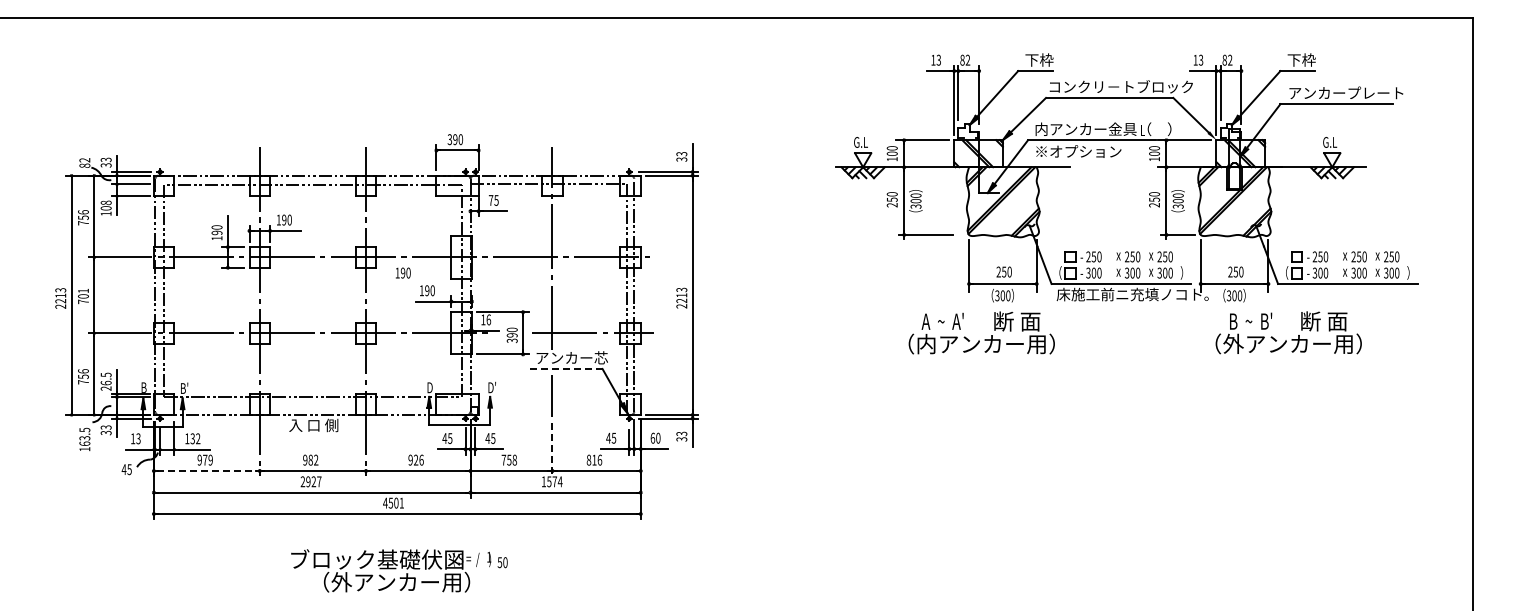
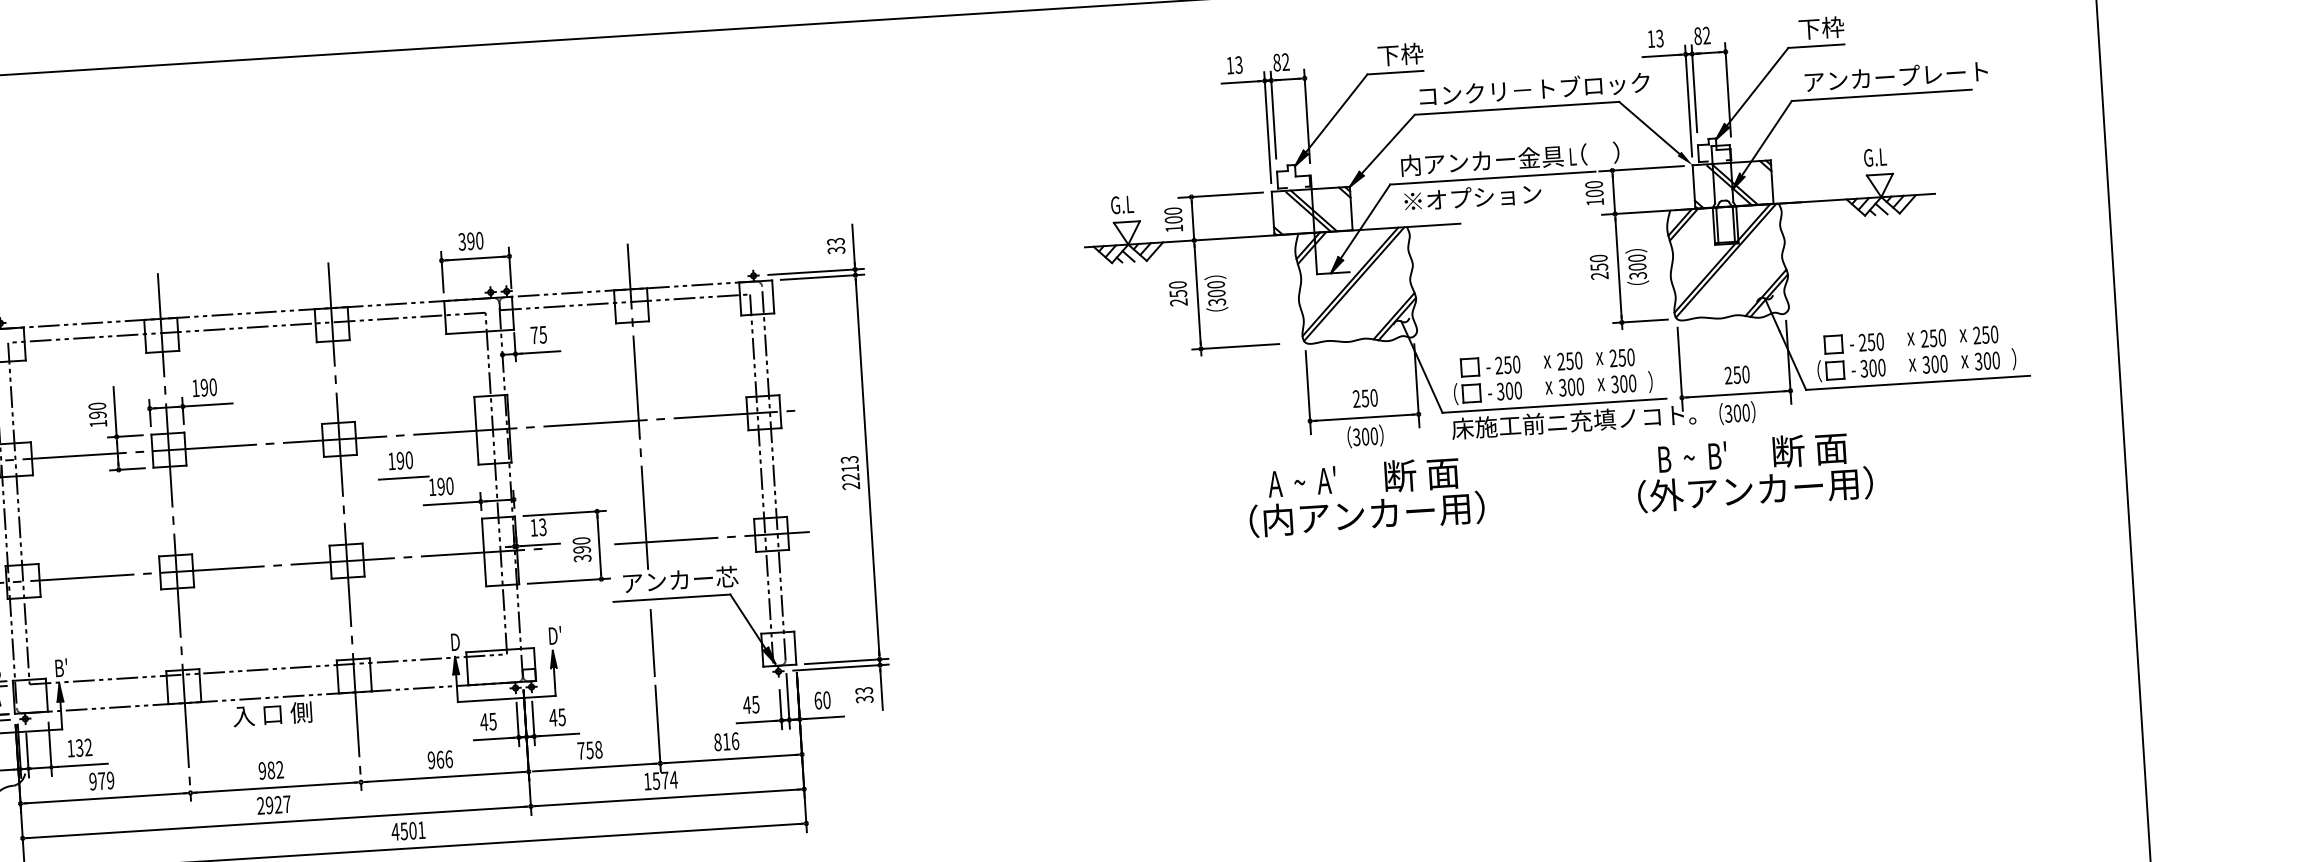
line: (403, 283) -> (402, 477), added
text: (488, 319) -> (542, 526), 16 -> 13
text: (981, 332) -> (1365, 495), moved
text: (1288, 332) -> (1753, 471), moved
line: (565, 368) -> (670, 597), dashed -> solid
line: (552, 449) -> (658, 728), dashed -> solid
text: (416, 459) -> (440, 758), 926 -> 966
line: (207, 471) -> (106, 799), dashed -> solid

